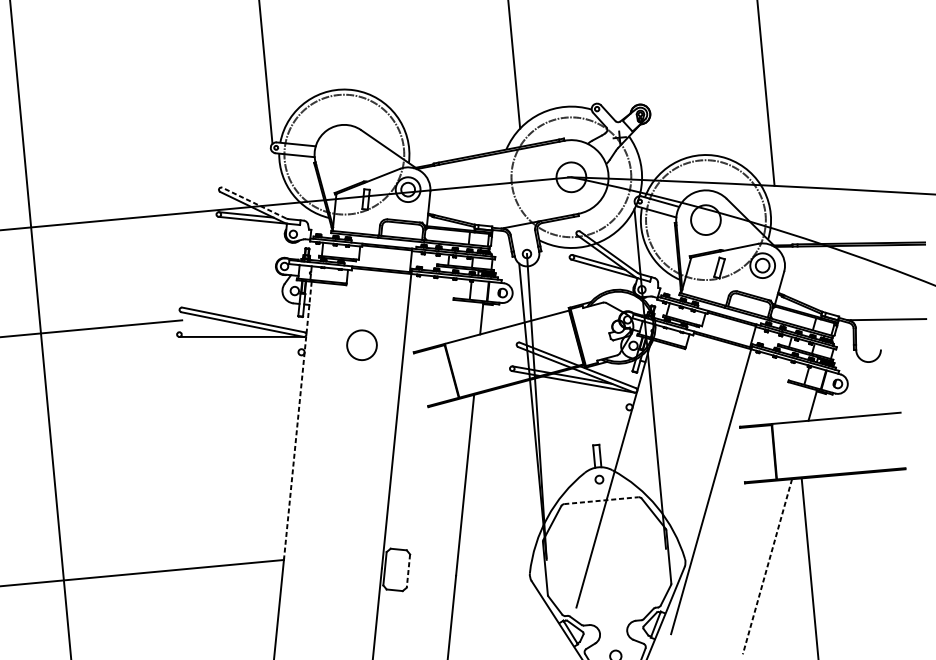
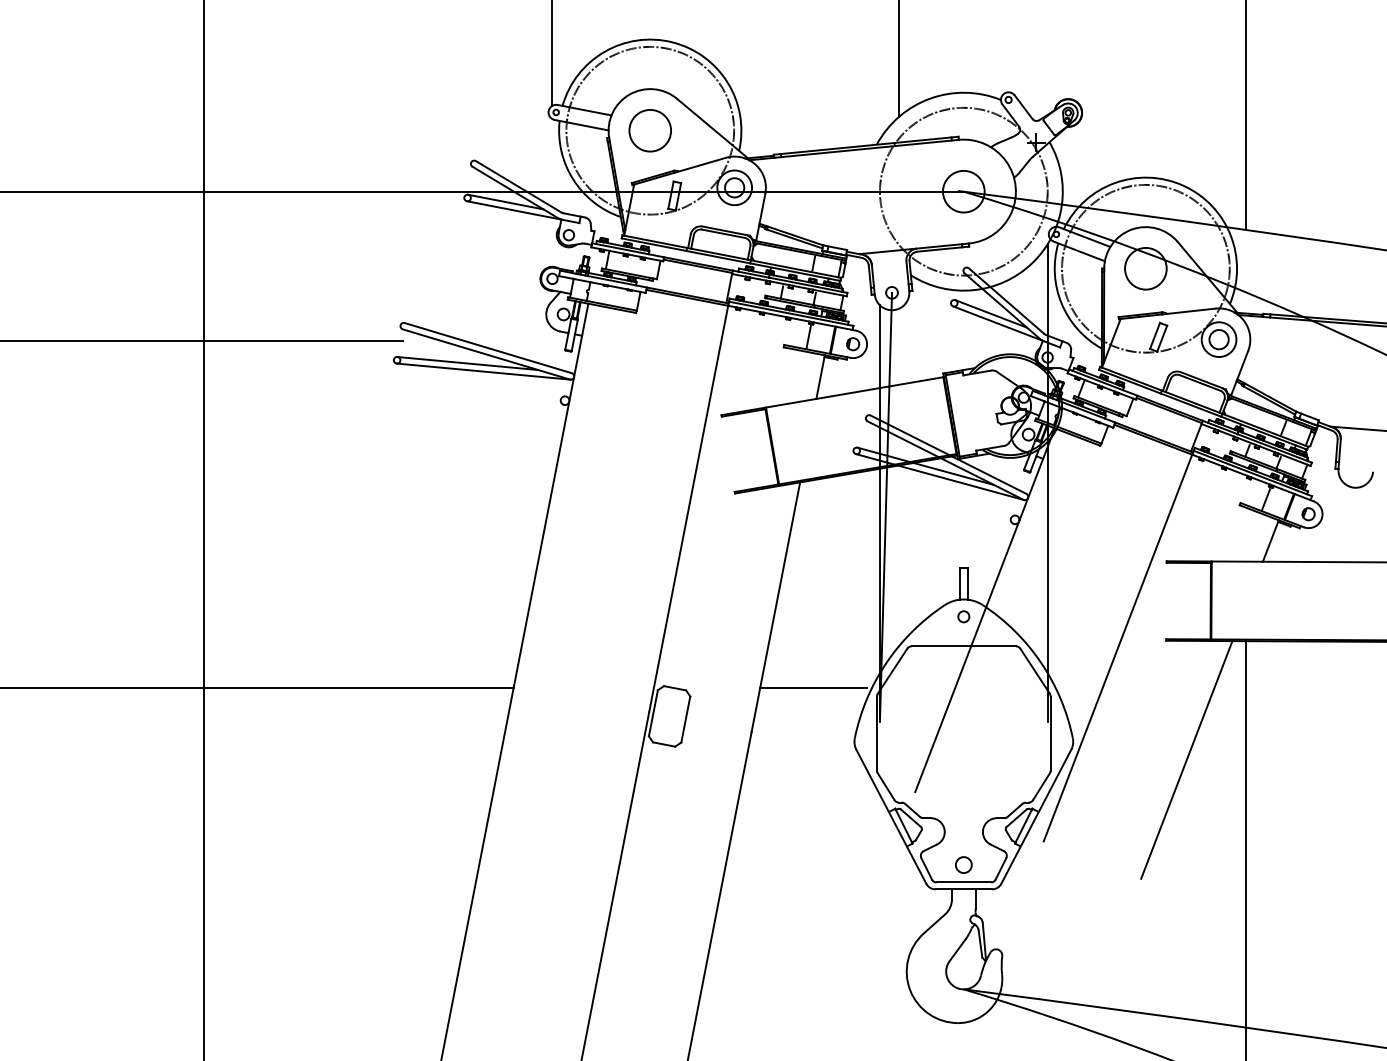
line: (254, 203) -> (518, 186), dashed -> solid
line: (229, 332) -> (467, 363), added
circle: (361, 345) -> (649, 130), moved
line: (298, 419) -> (551, 494), dashed -> solid
line: (601, 500) -> (964, 646), dashed -> solid
line: (497, 539) -> (813, 687), added
line: (767, 567) -> (1186, 760), dashed -> solid
line: (408, 571) -> (685, 720), dashed -> solid

